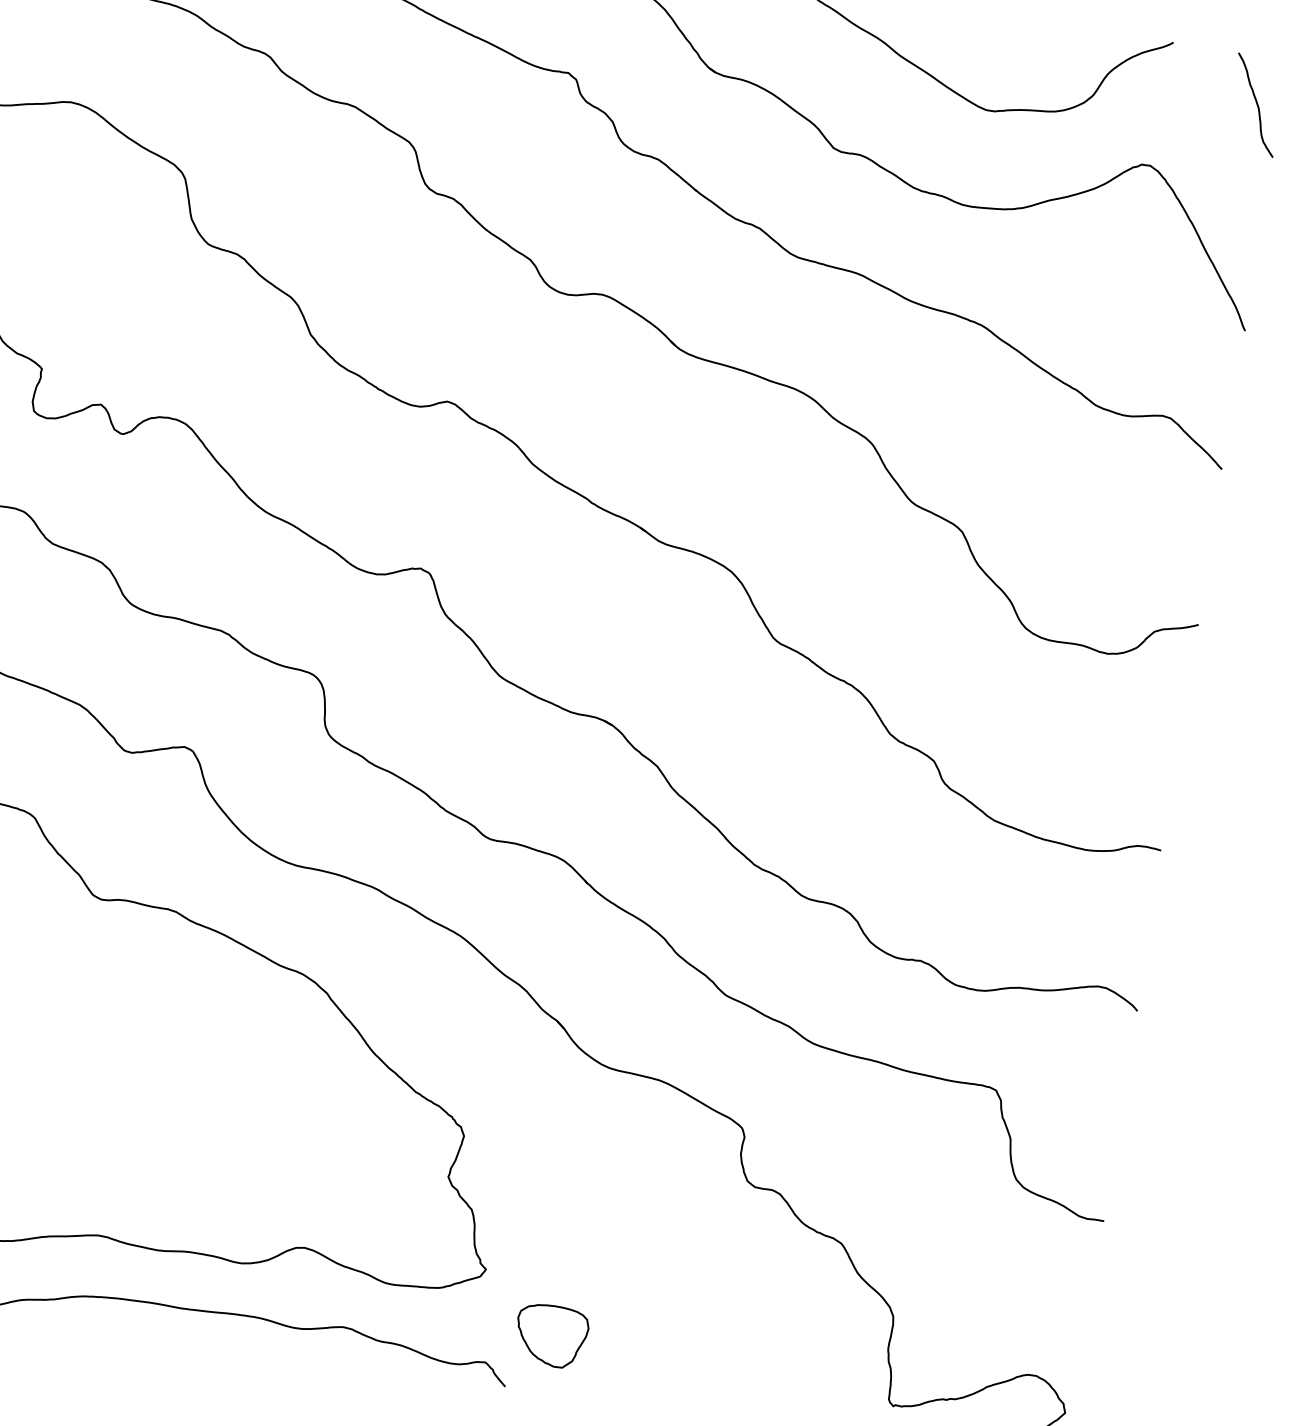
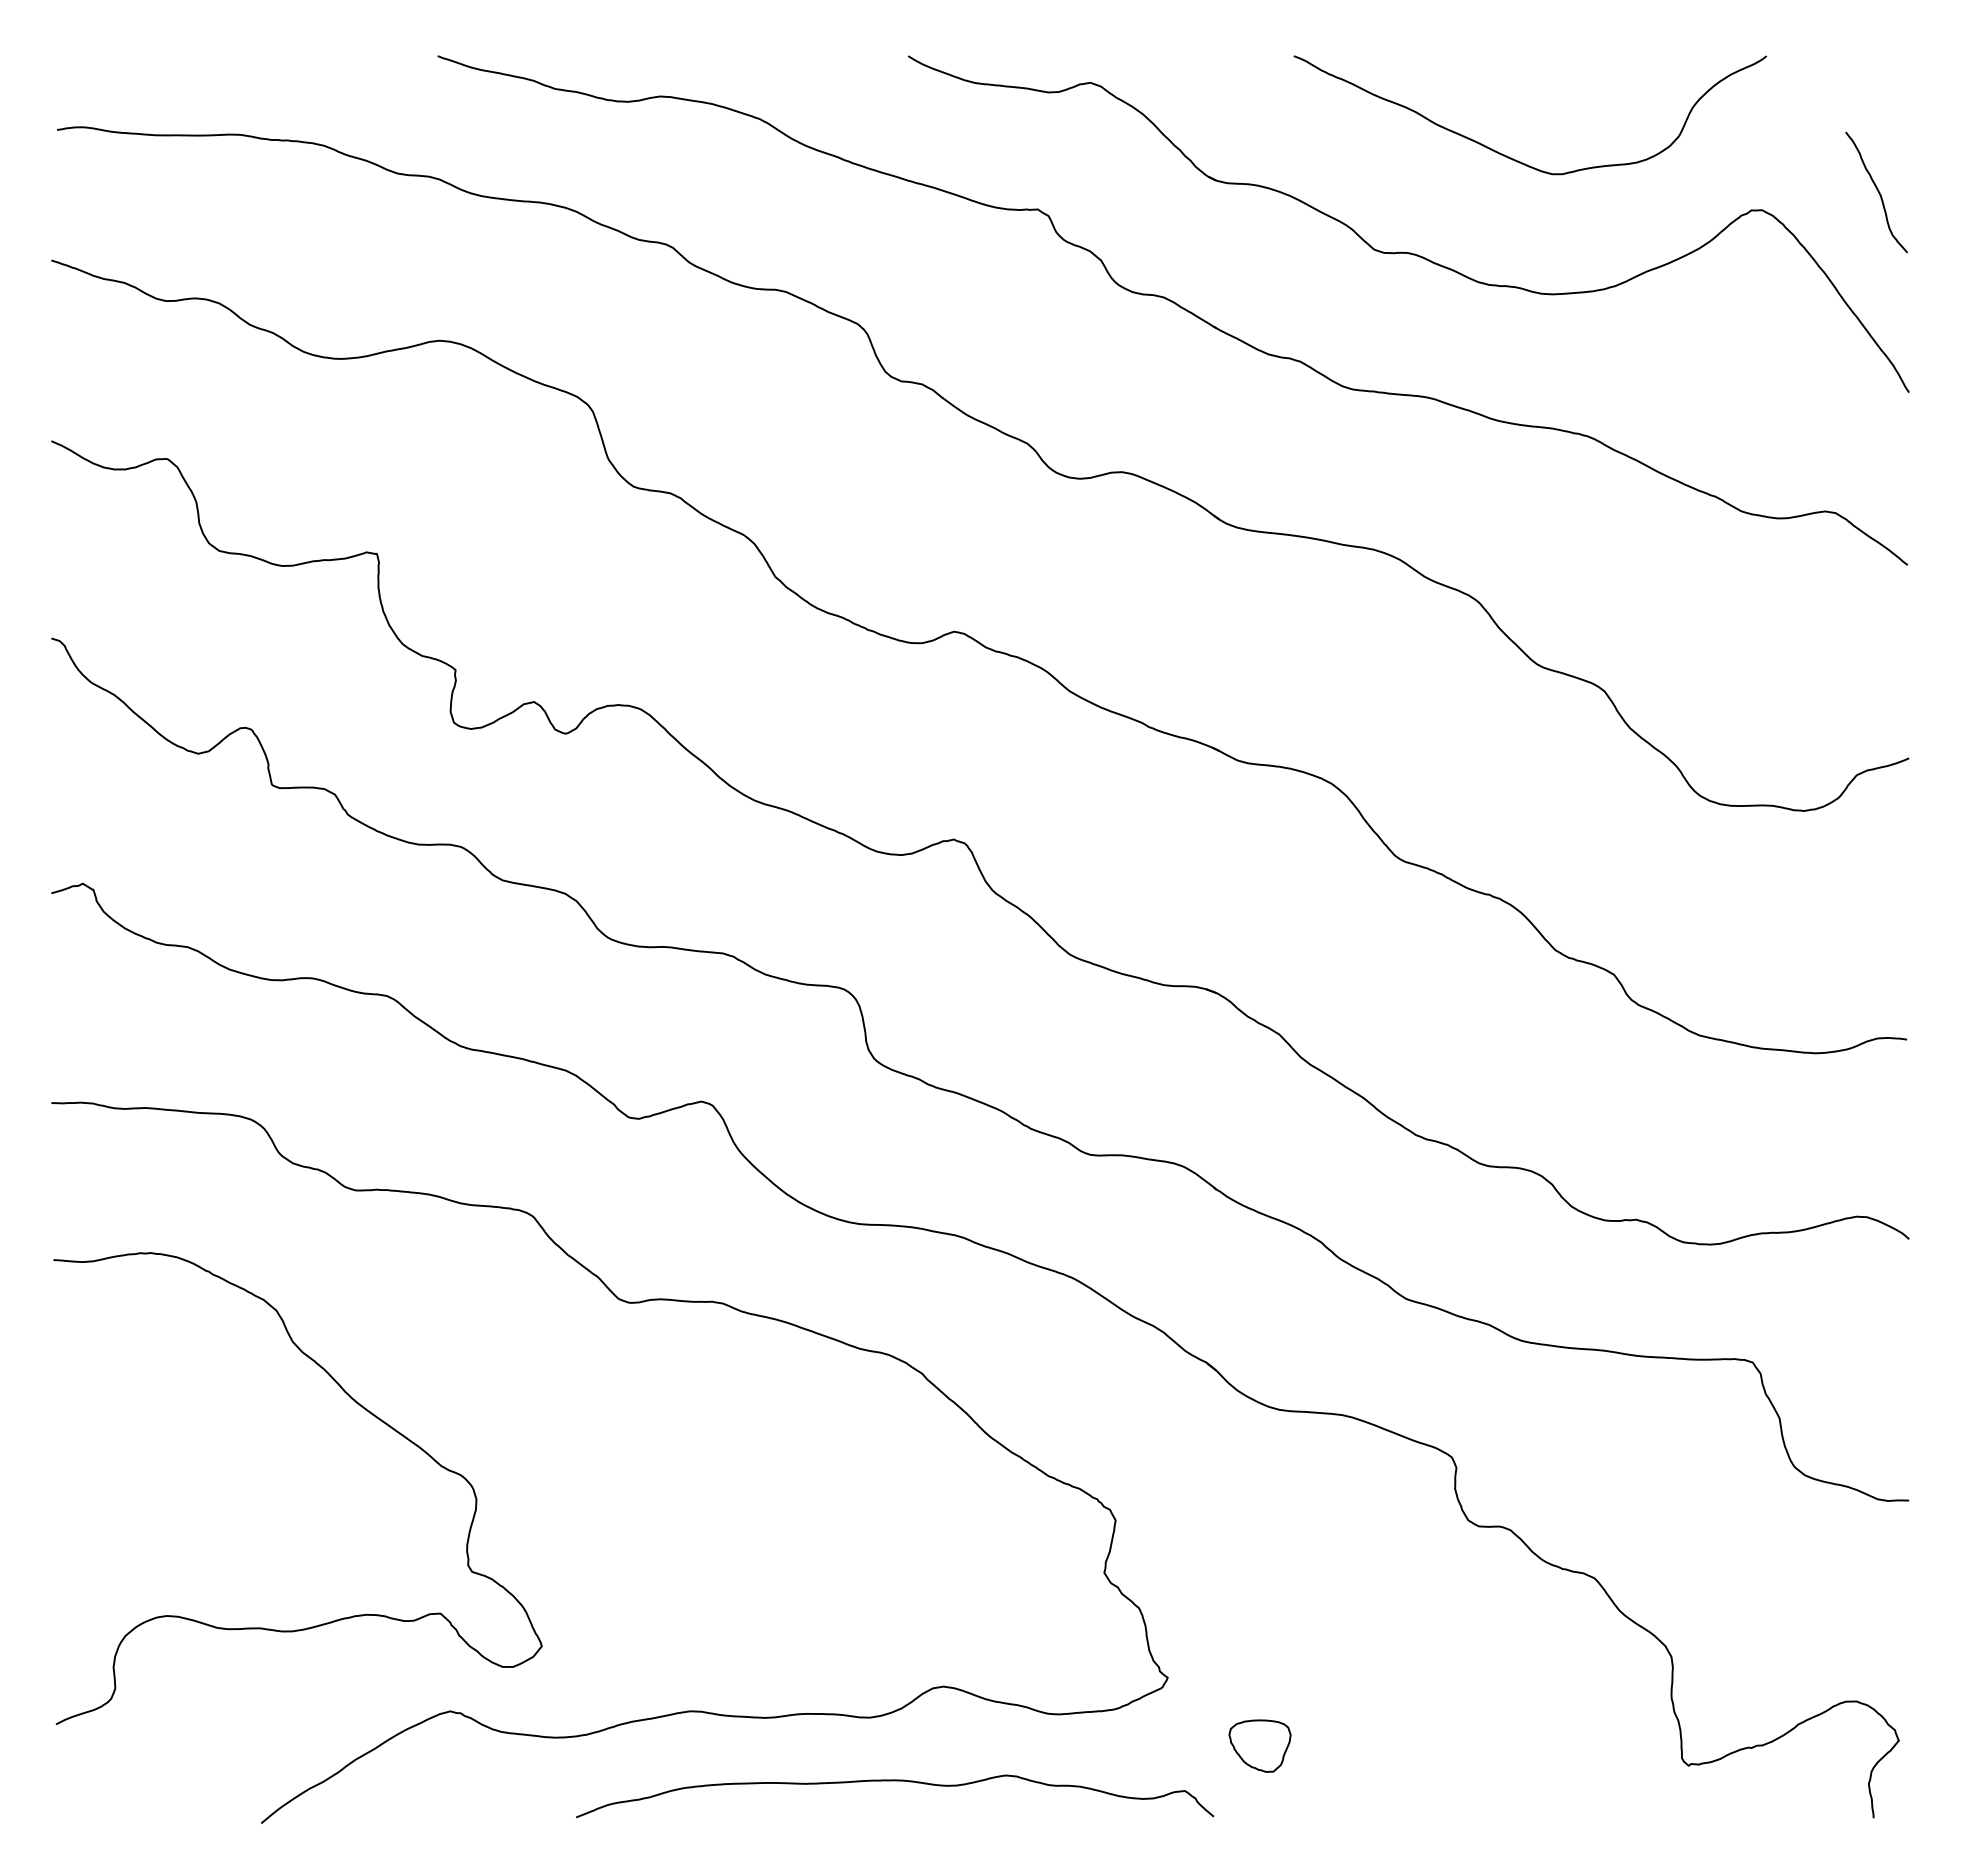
curve: (1256, 104) -> (1877, 191), moved
part: (551, 1335) -> (1259, 1745), size x0.7

